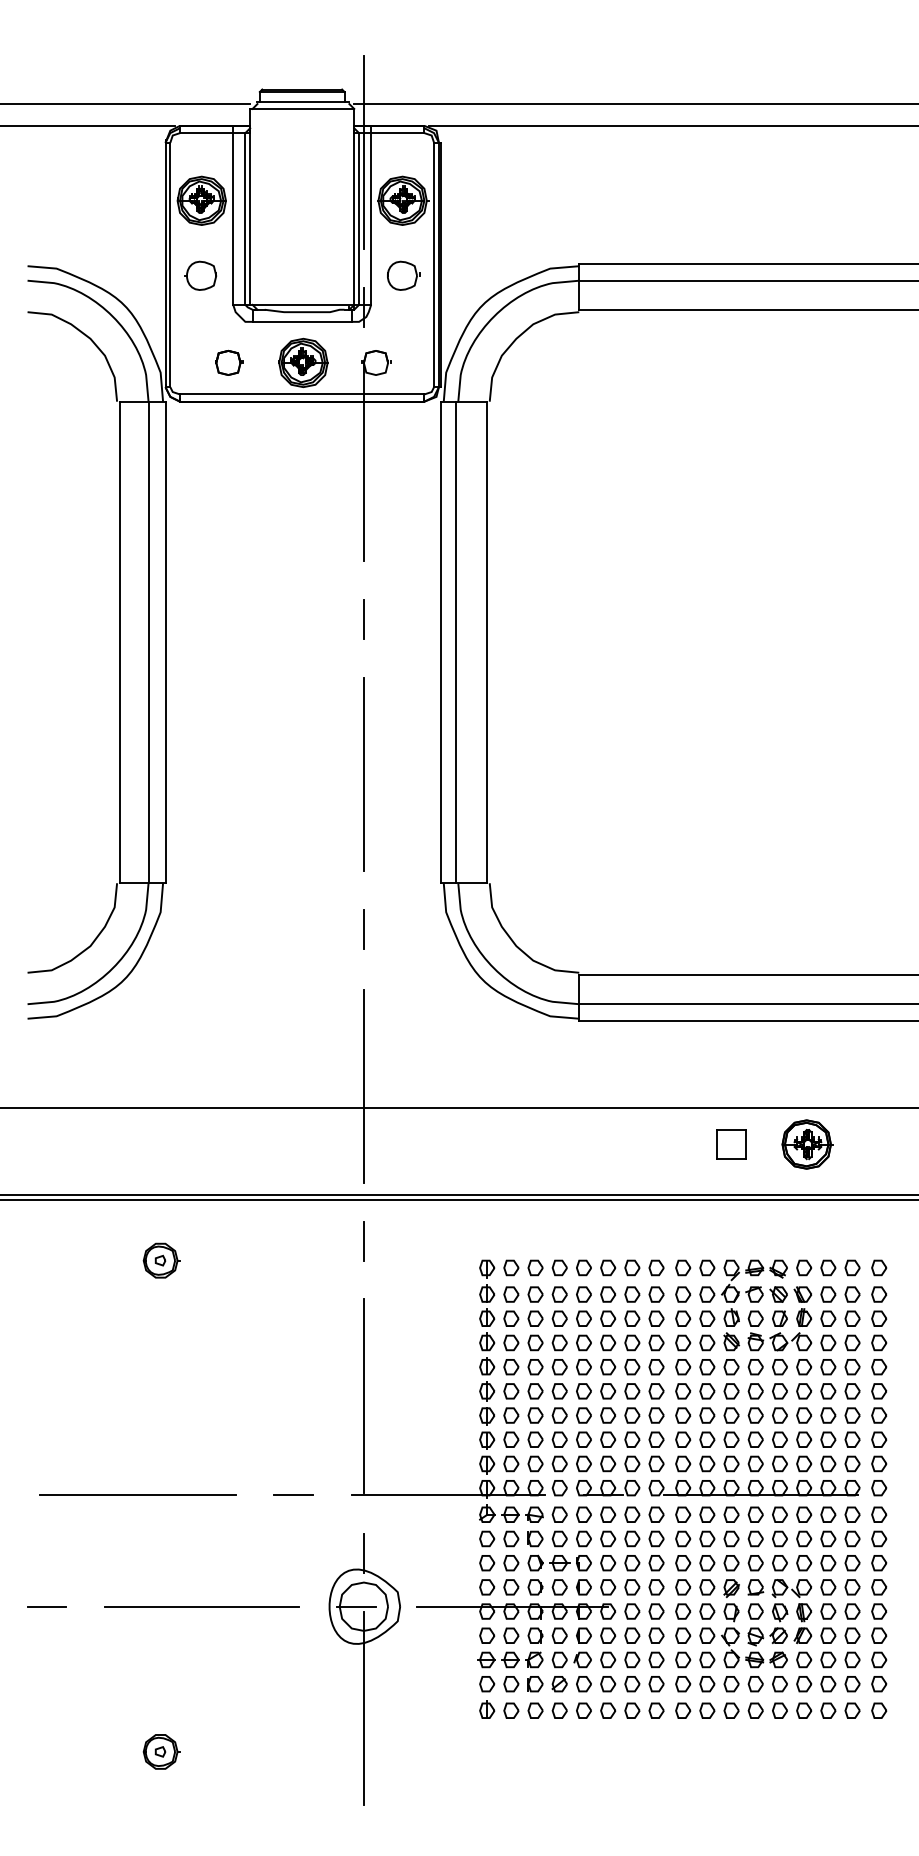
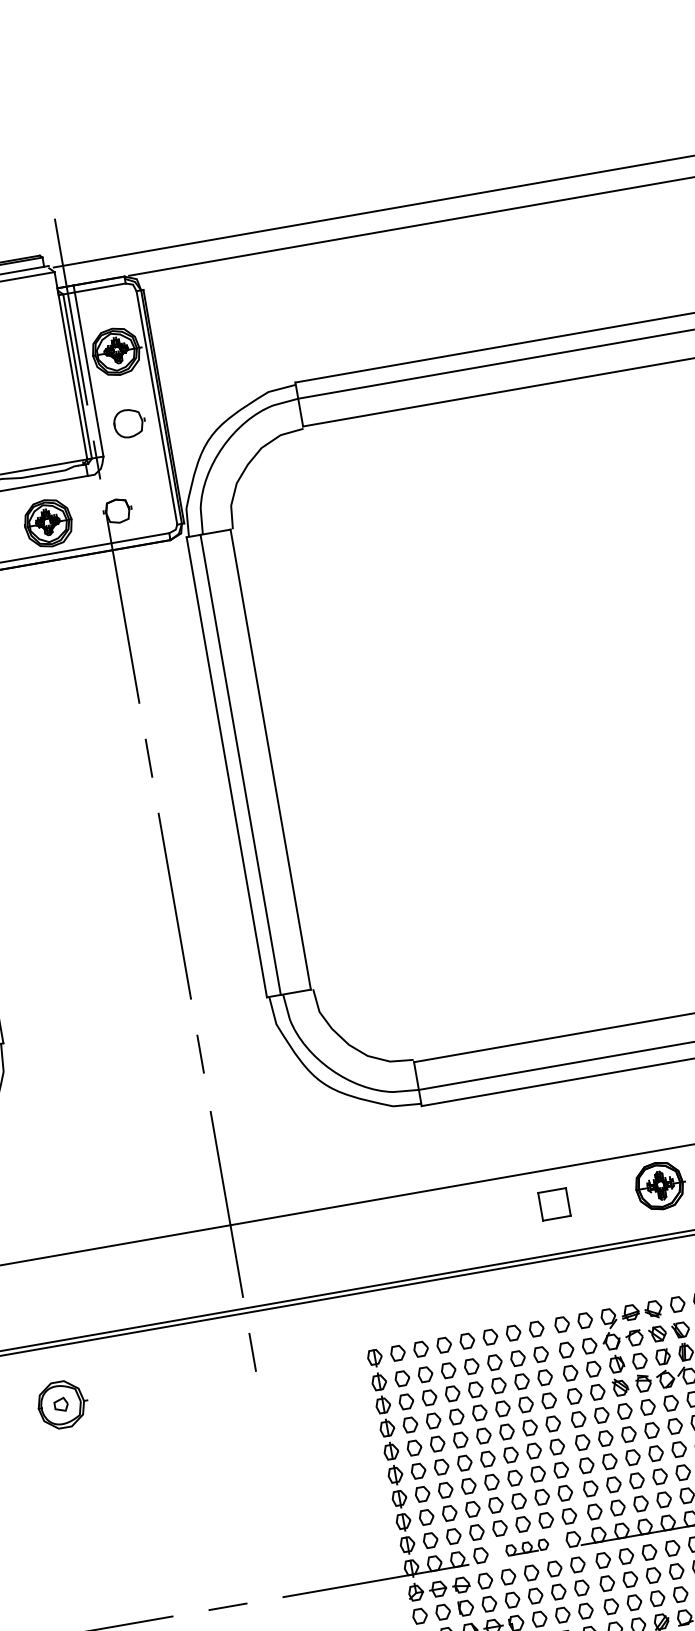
part: (731, 1144) -> (554, 1204), moved
part: (161, 1260) -> (62, 1404), size x1.4
line: (363, 1396) -> (278, 1500), removed
part: (608, 1488) -> (527, 1547), size x0.7

